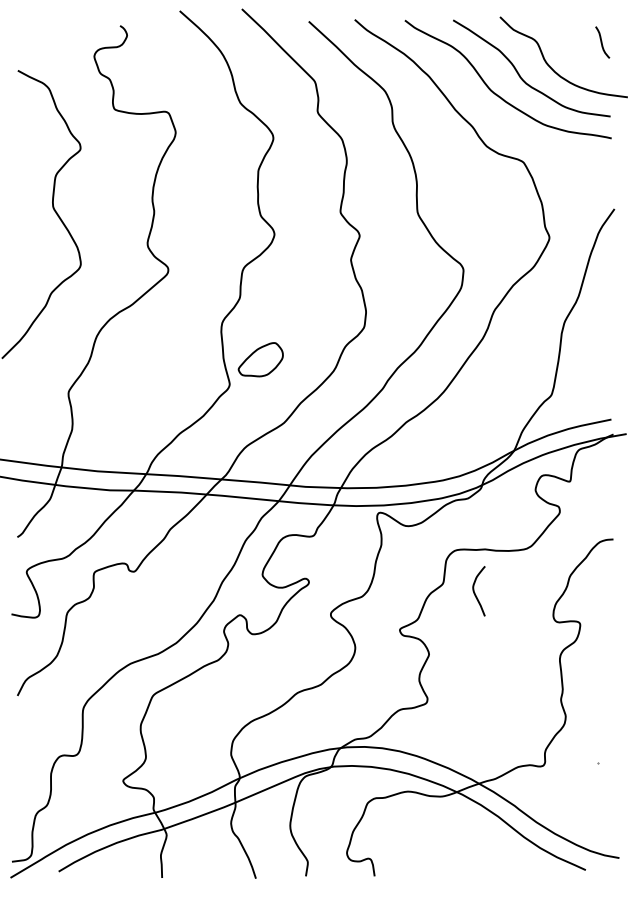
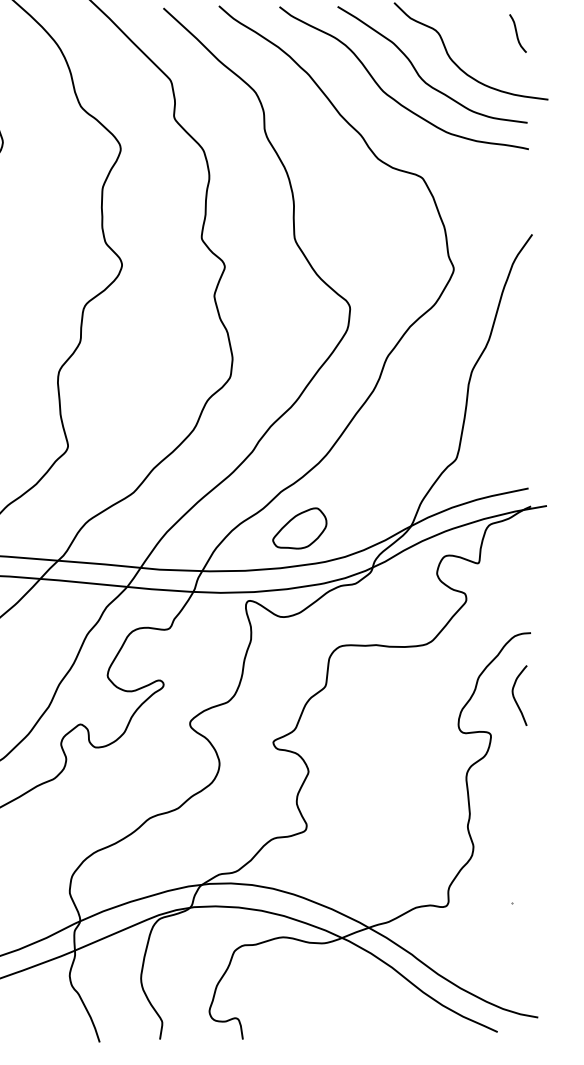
part: (260, 359) -> (299, 528), moved
curve: (475, 592) -> (515, 697), moved

